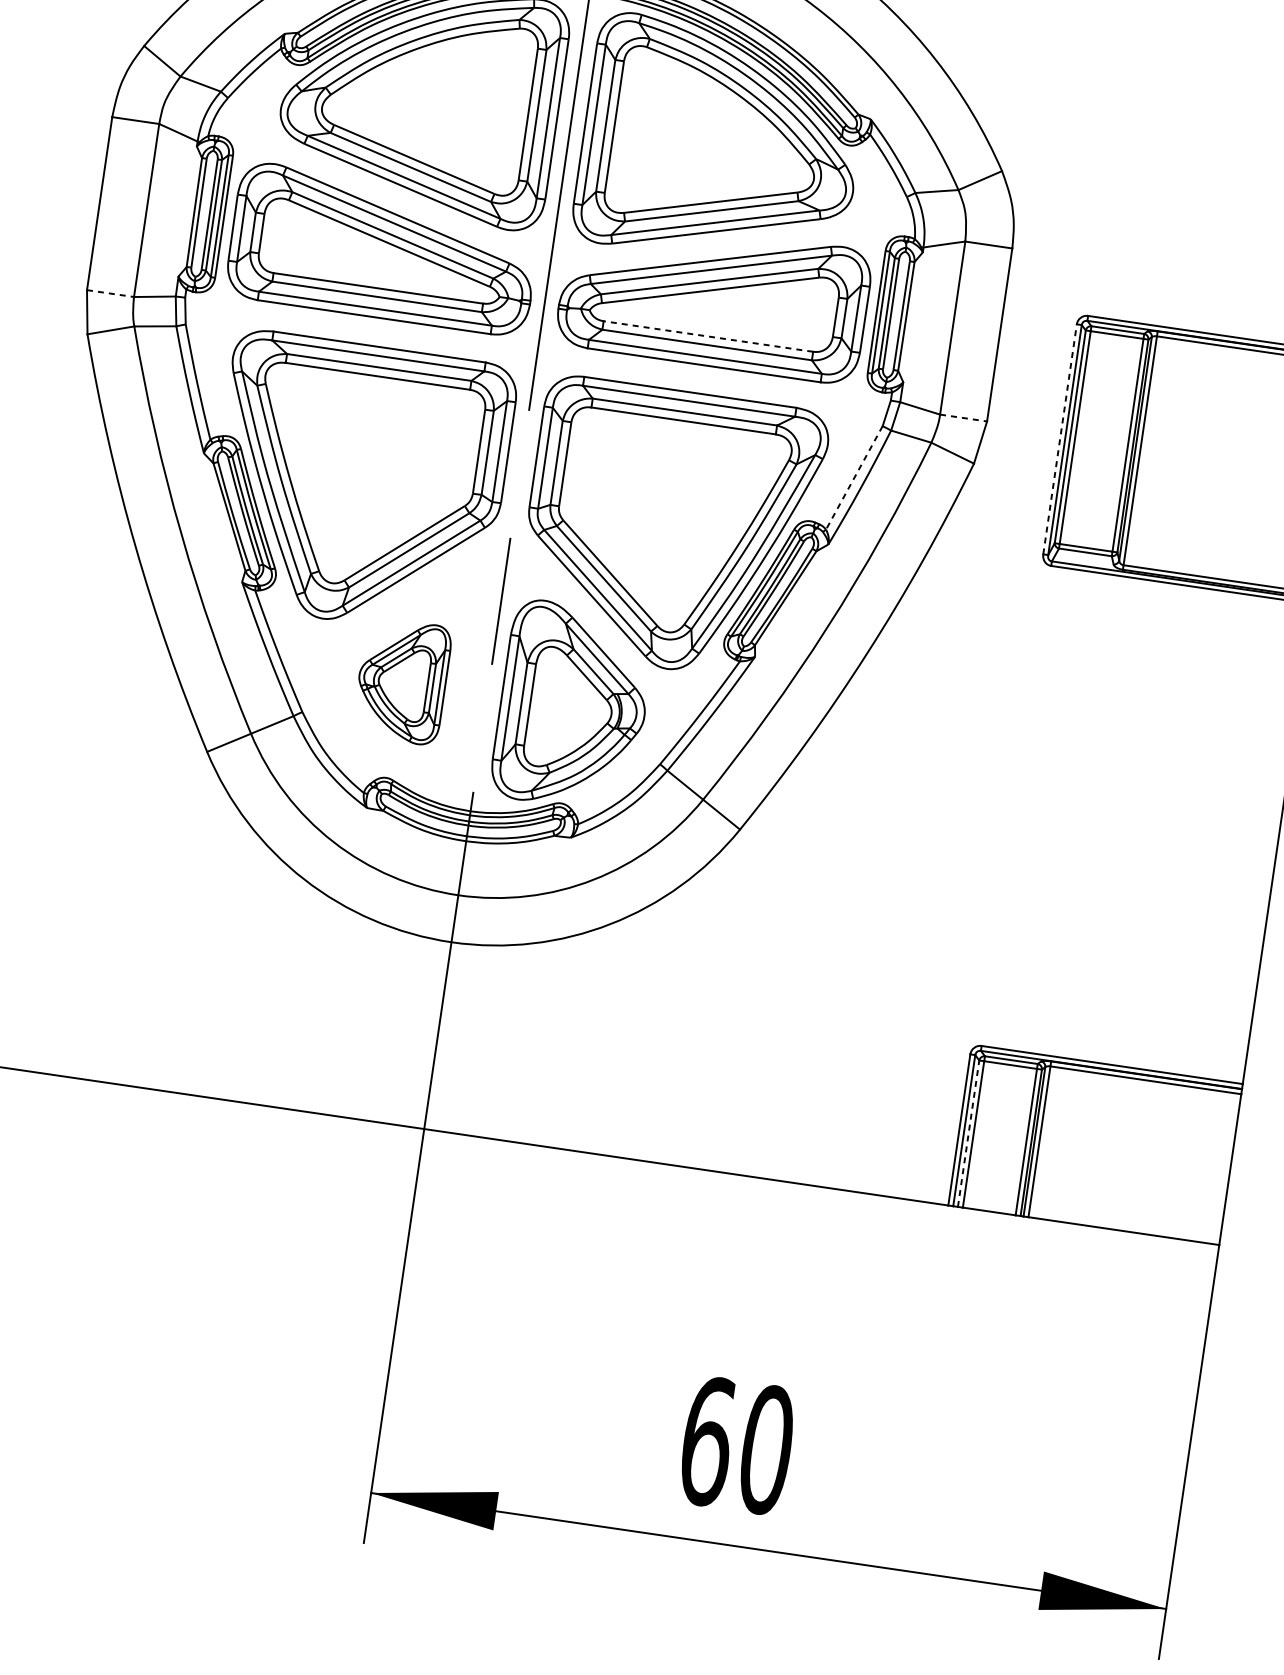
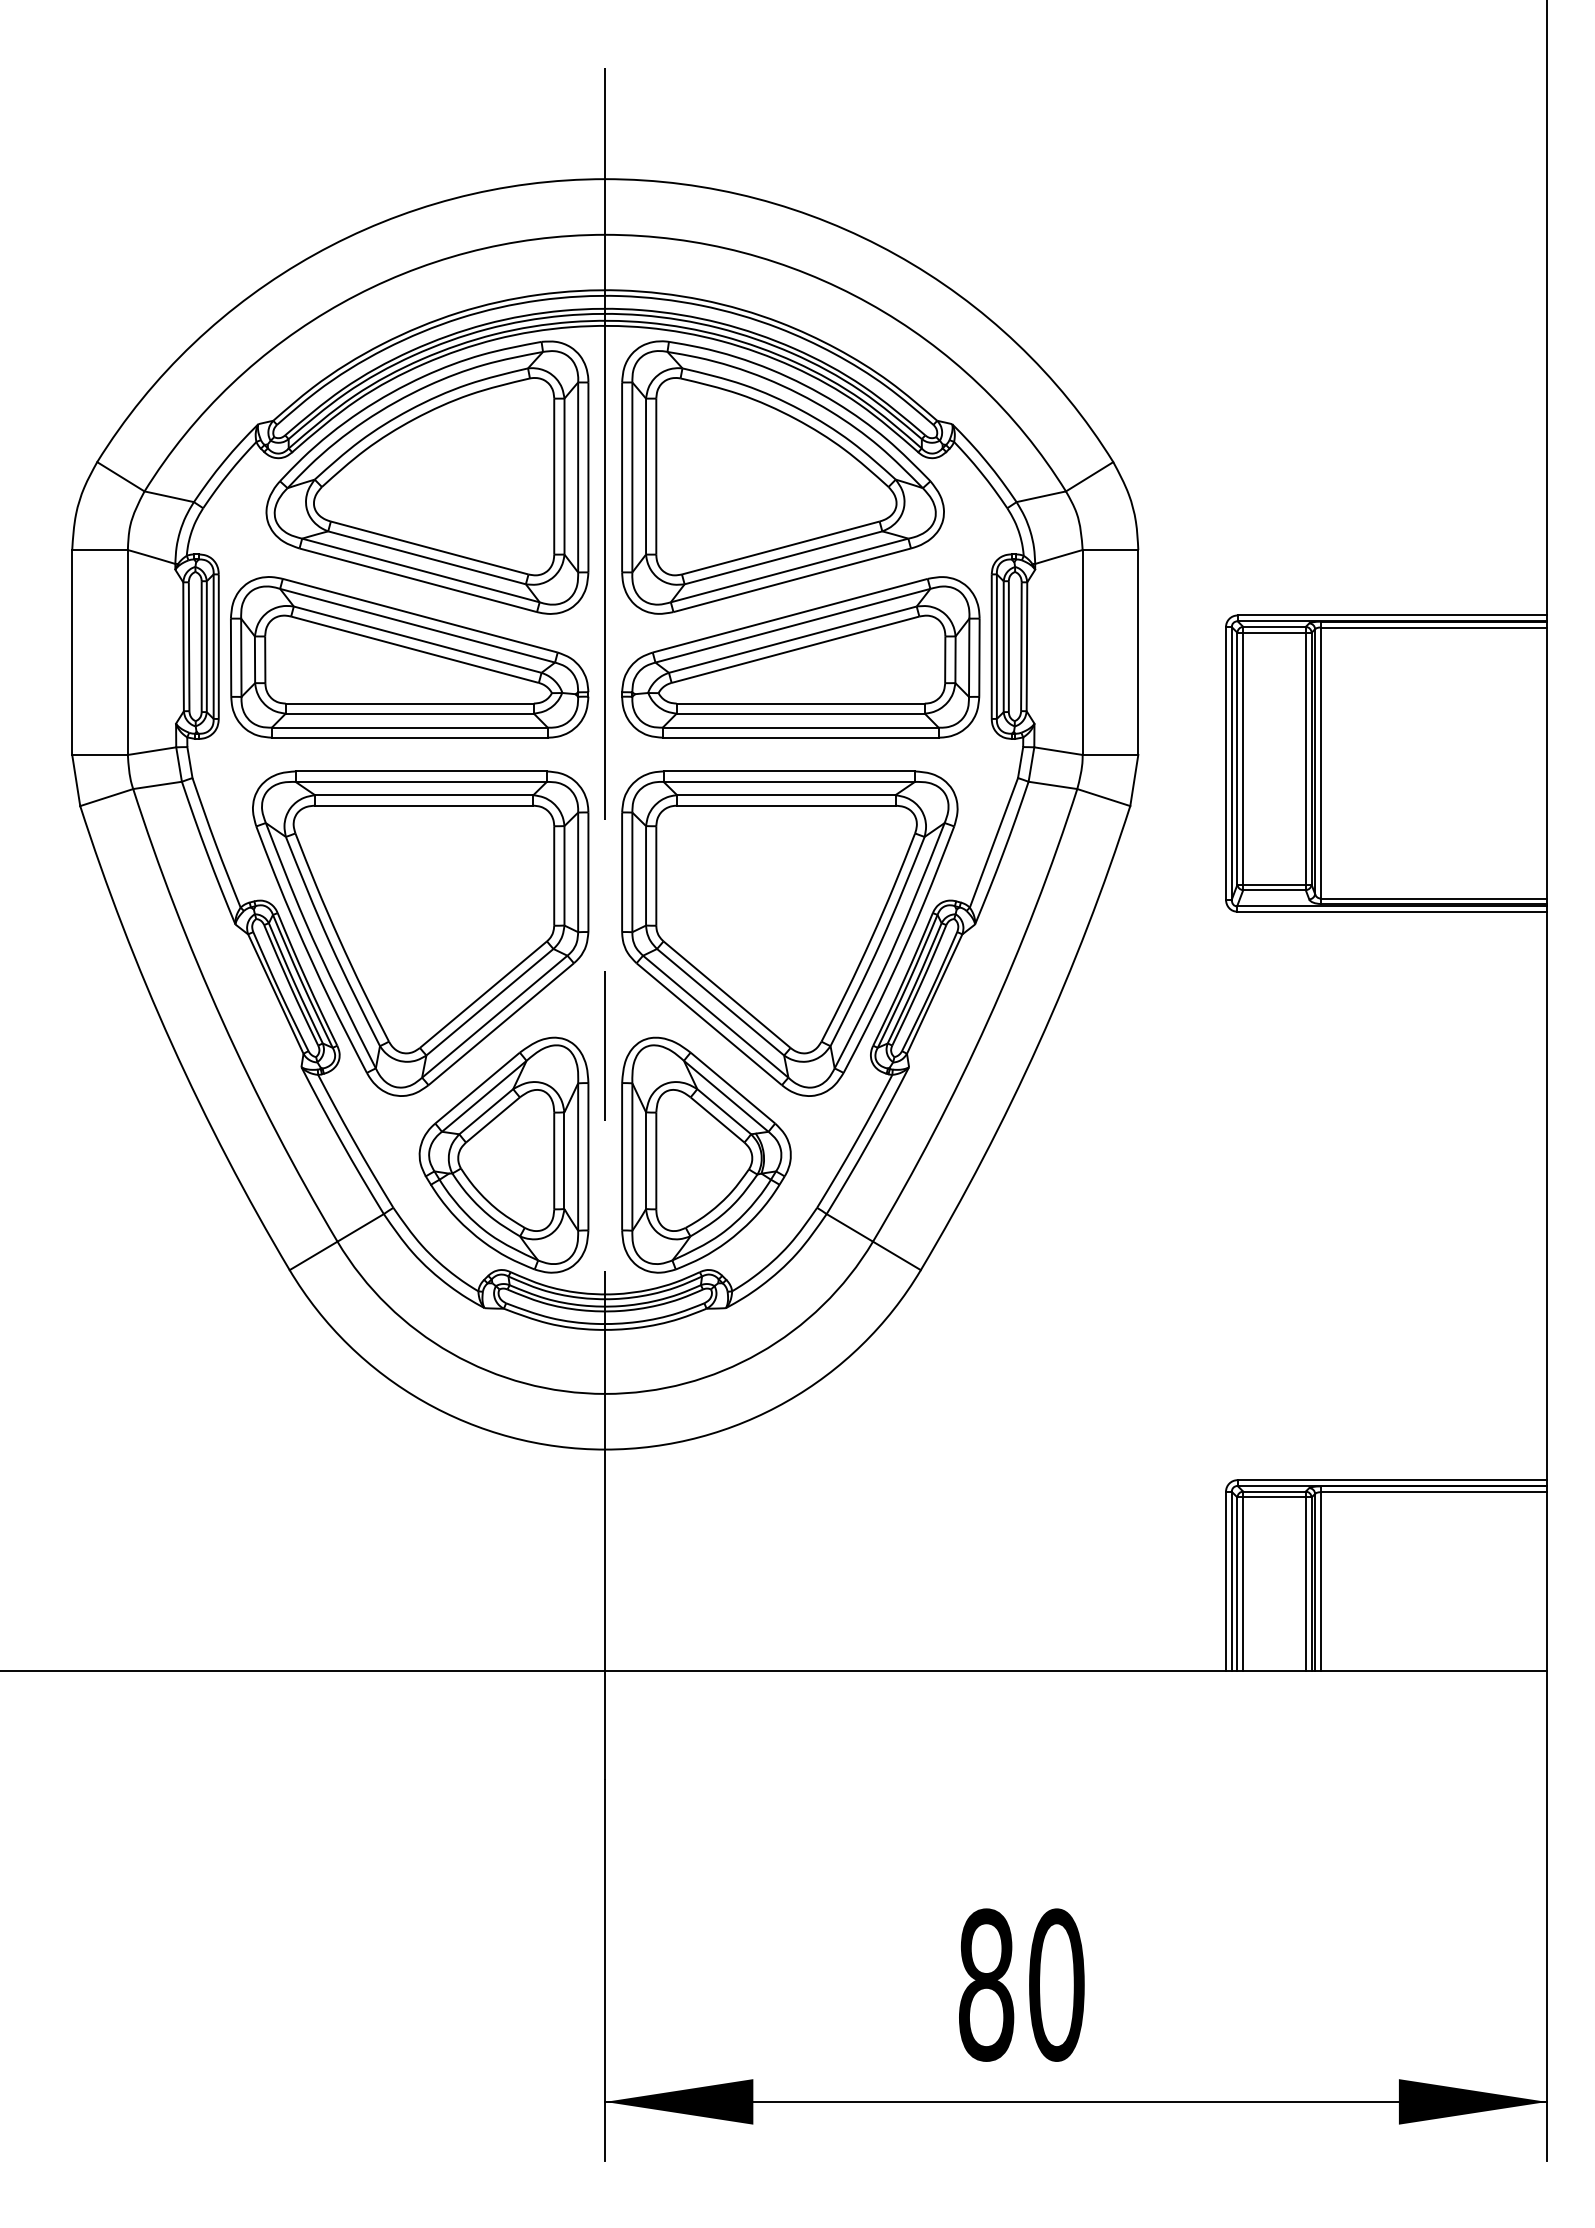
line: (110, 293) -> (100, 754), dashed -> solid
line: (708, 336) -> (800, 703), dashed -> solid
line: (963, 417) -> (1110, 754), dashed -> solid
line: (1060, 438) -> (1226, 762), dashed -> solid
line: (853, 478) -> (993, 843), dashed -> solid
part: (401, 680) -> (503, 1154), size x1.67
line: (968, 1134) -> (1237, 1584), dashed -> solid
text: (707, 1440) -> (986, 1984), 60 -> 80

